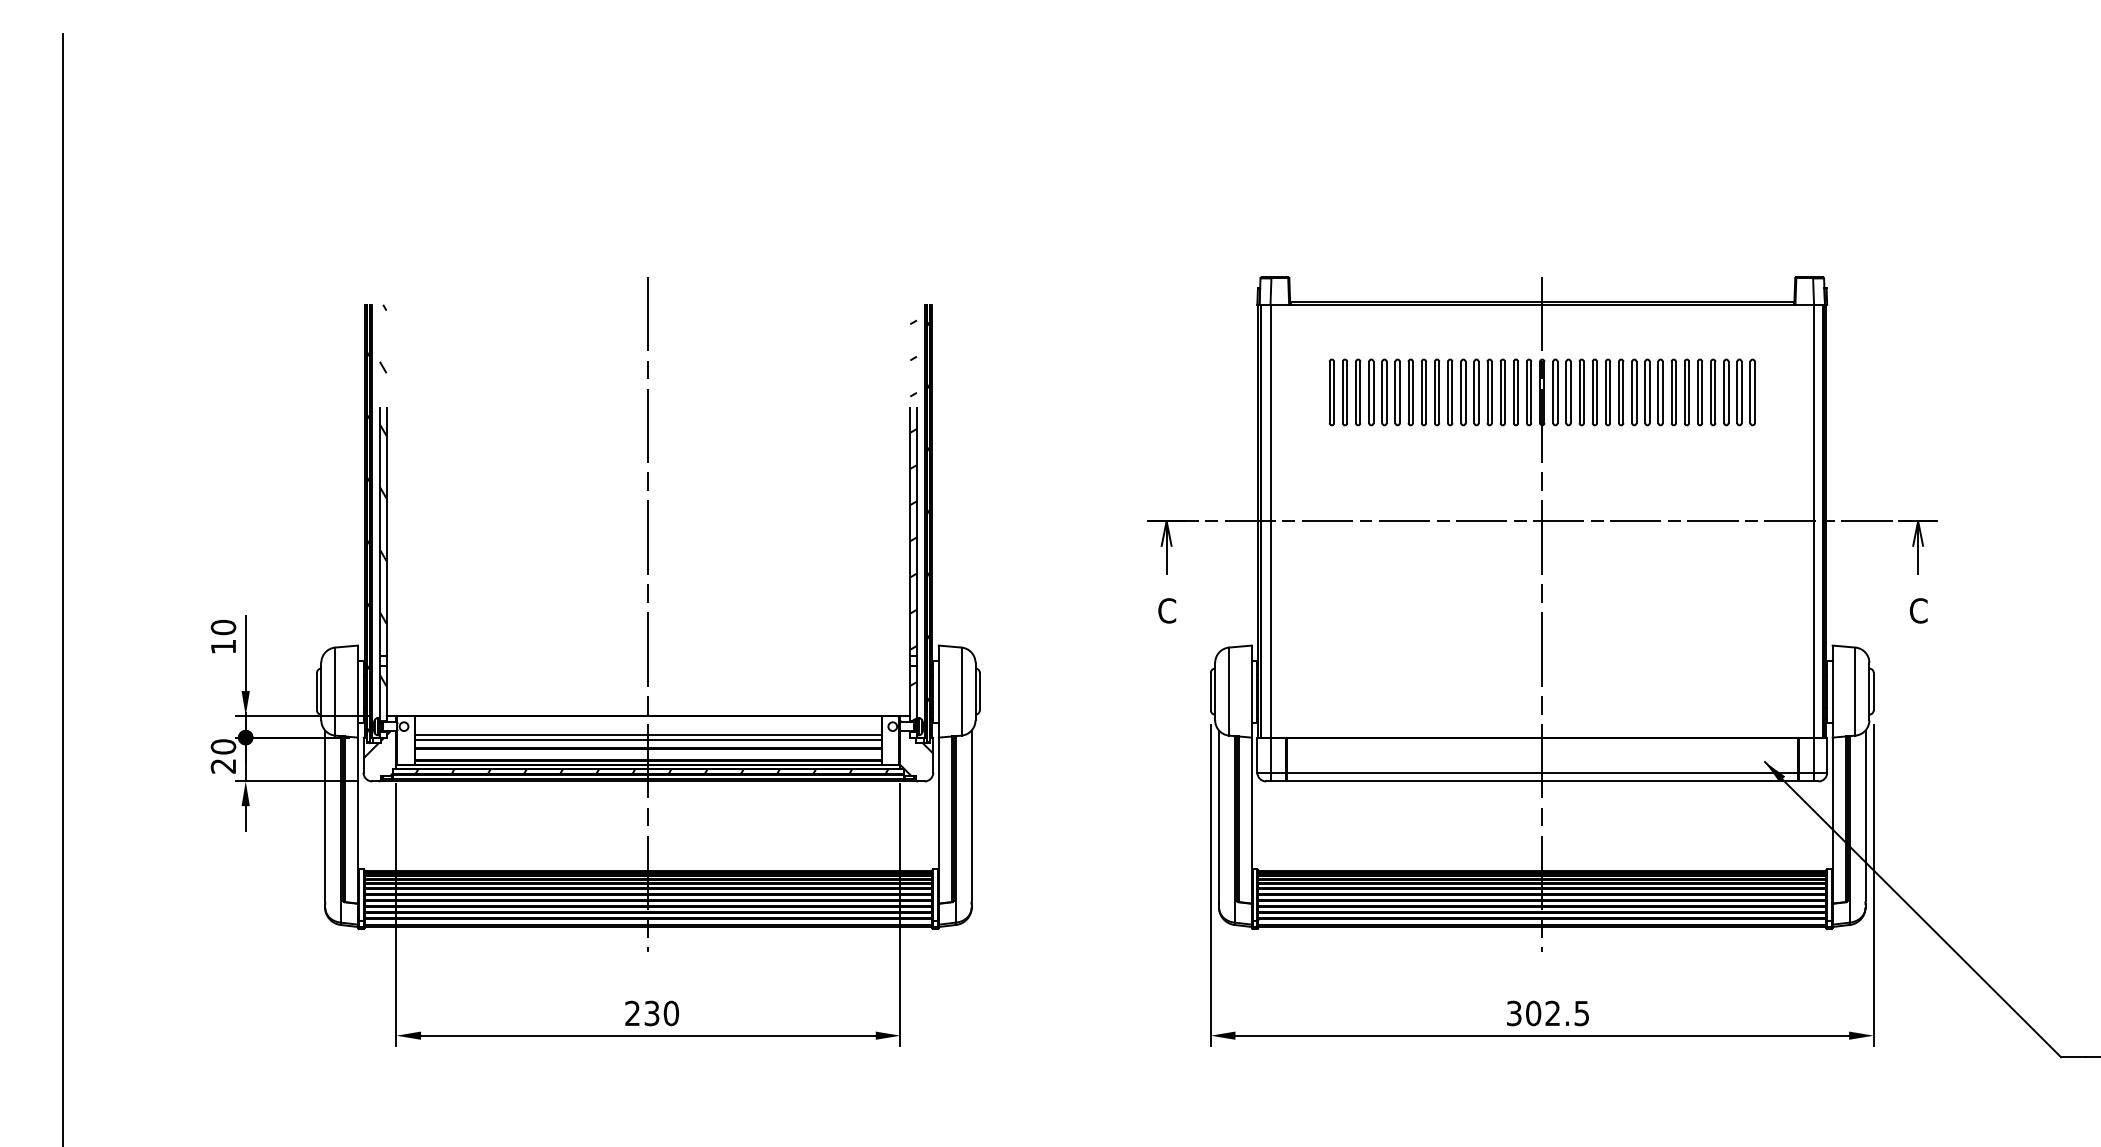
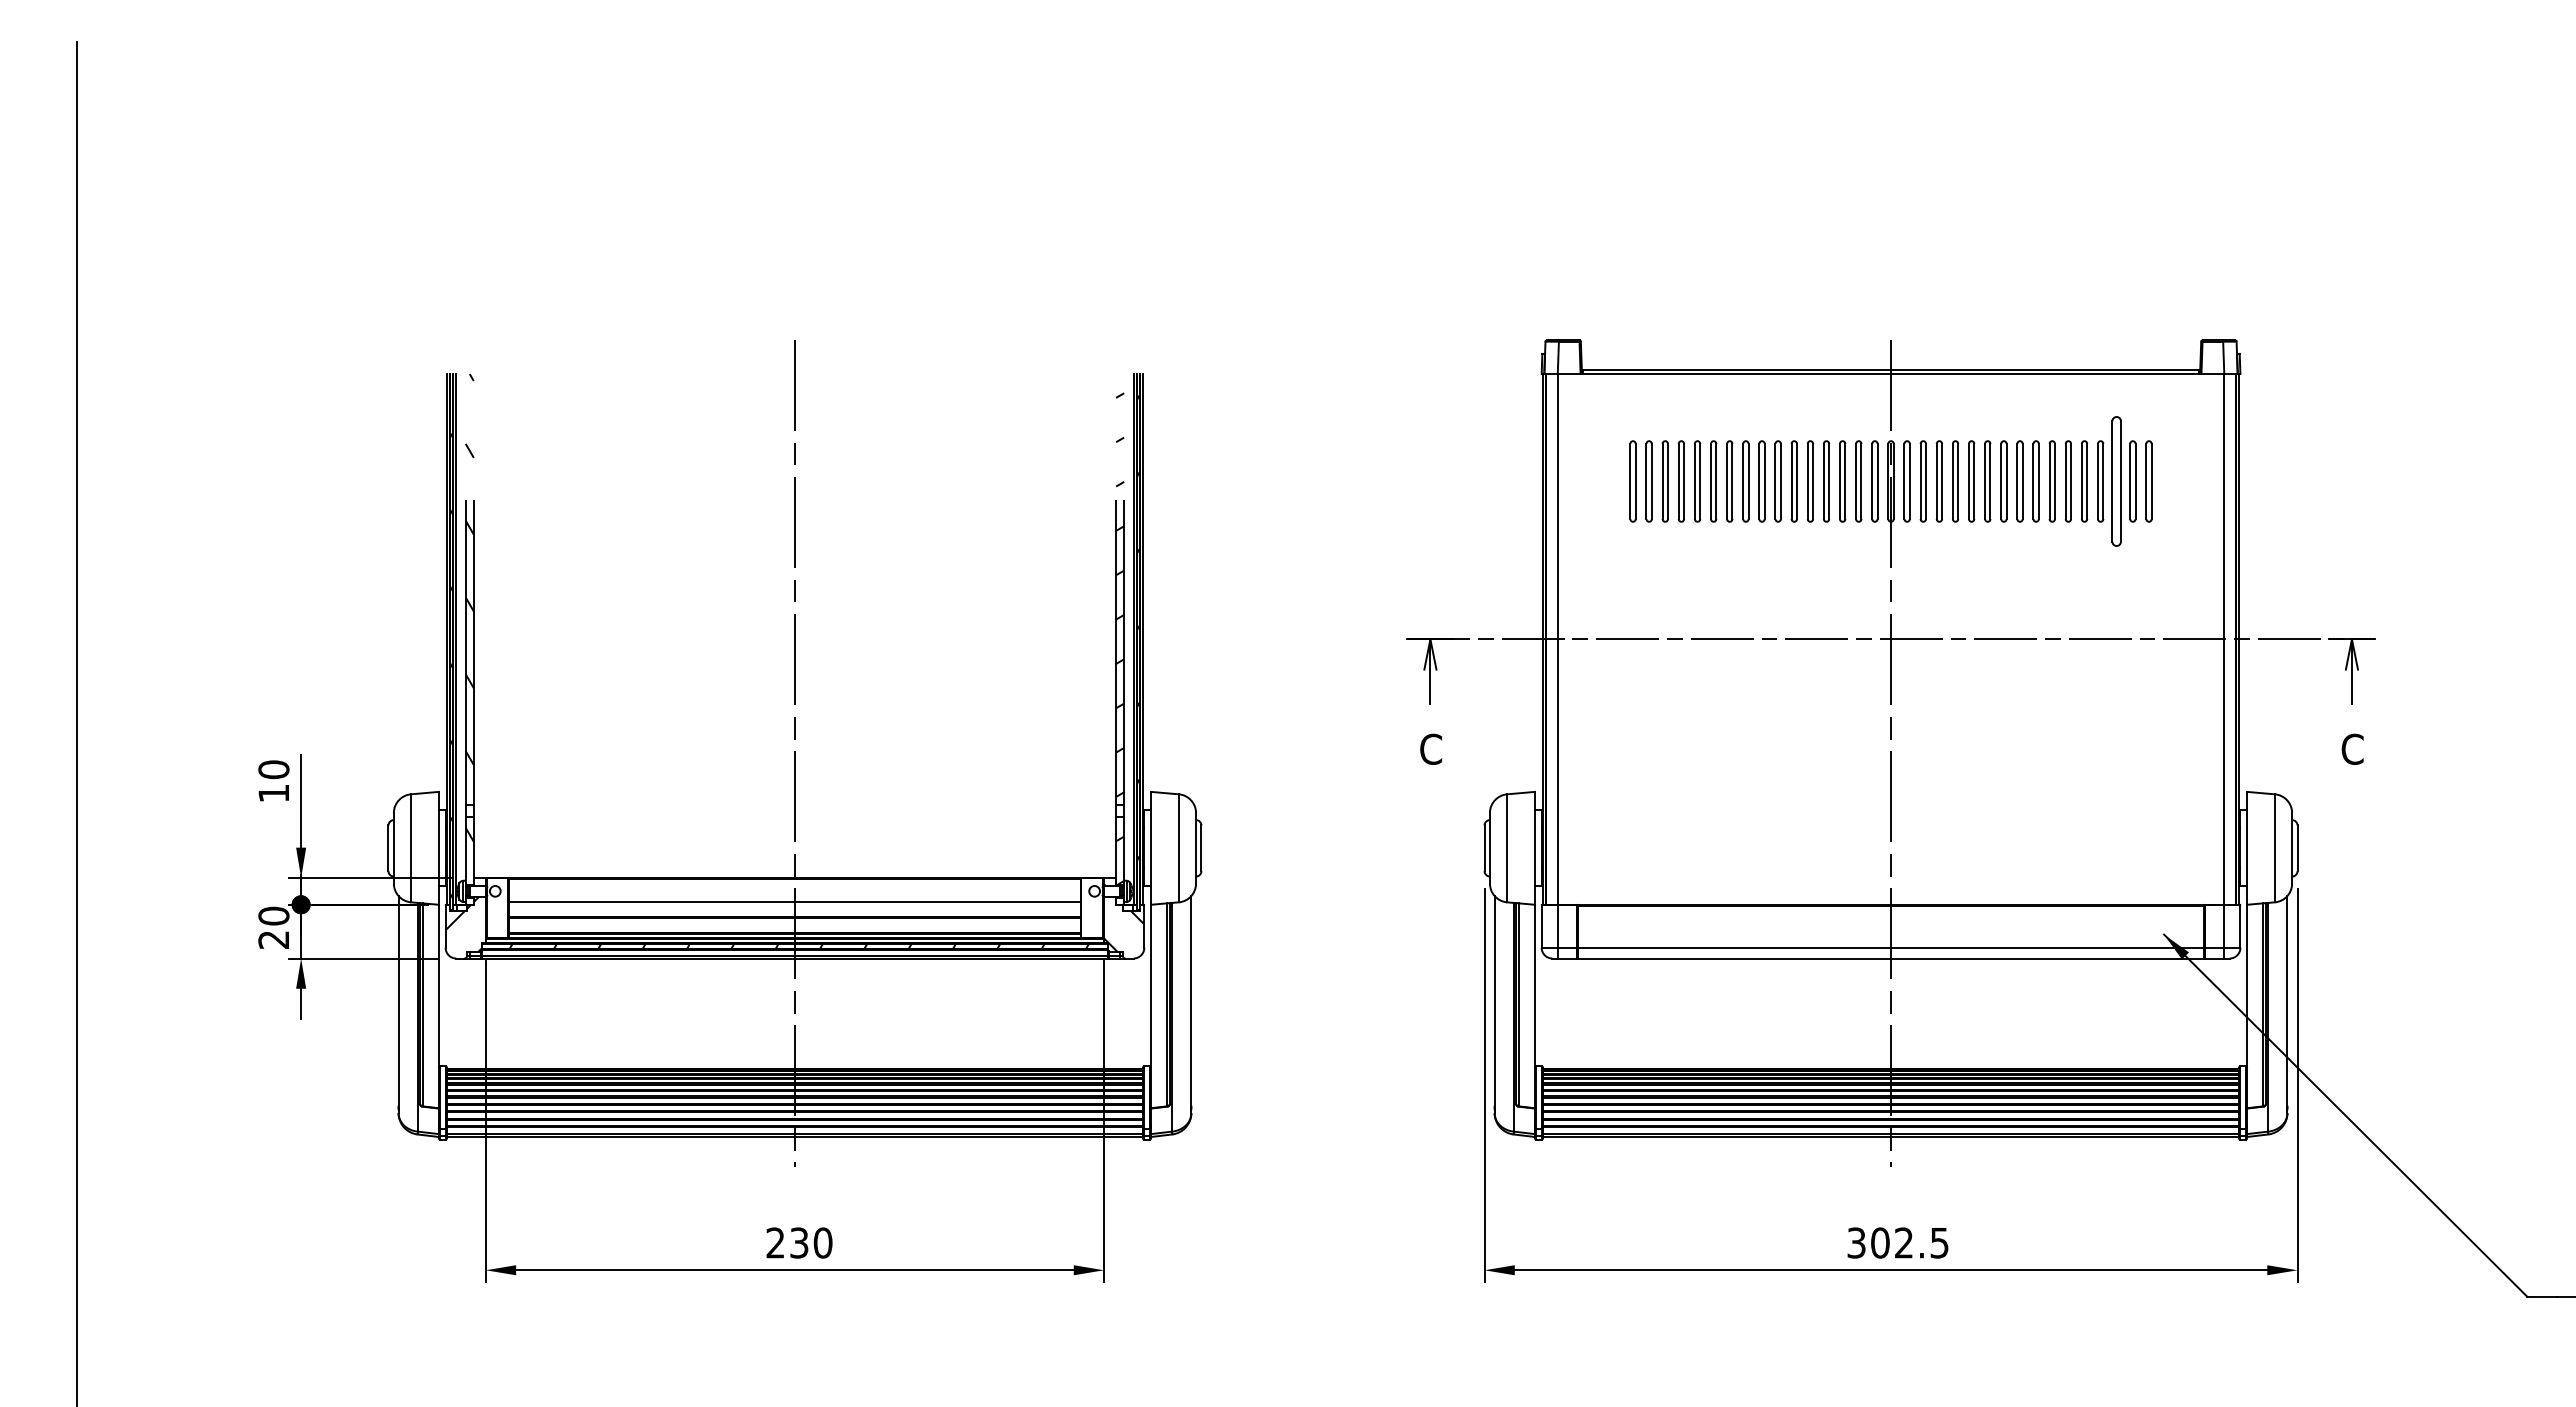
part: (1726, 392) -> (2116, 481), size x1.6
line: (648, 739) -> (794, 907), removed

